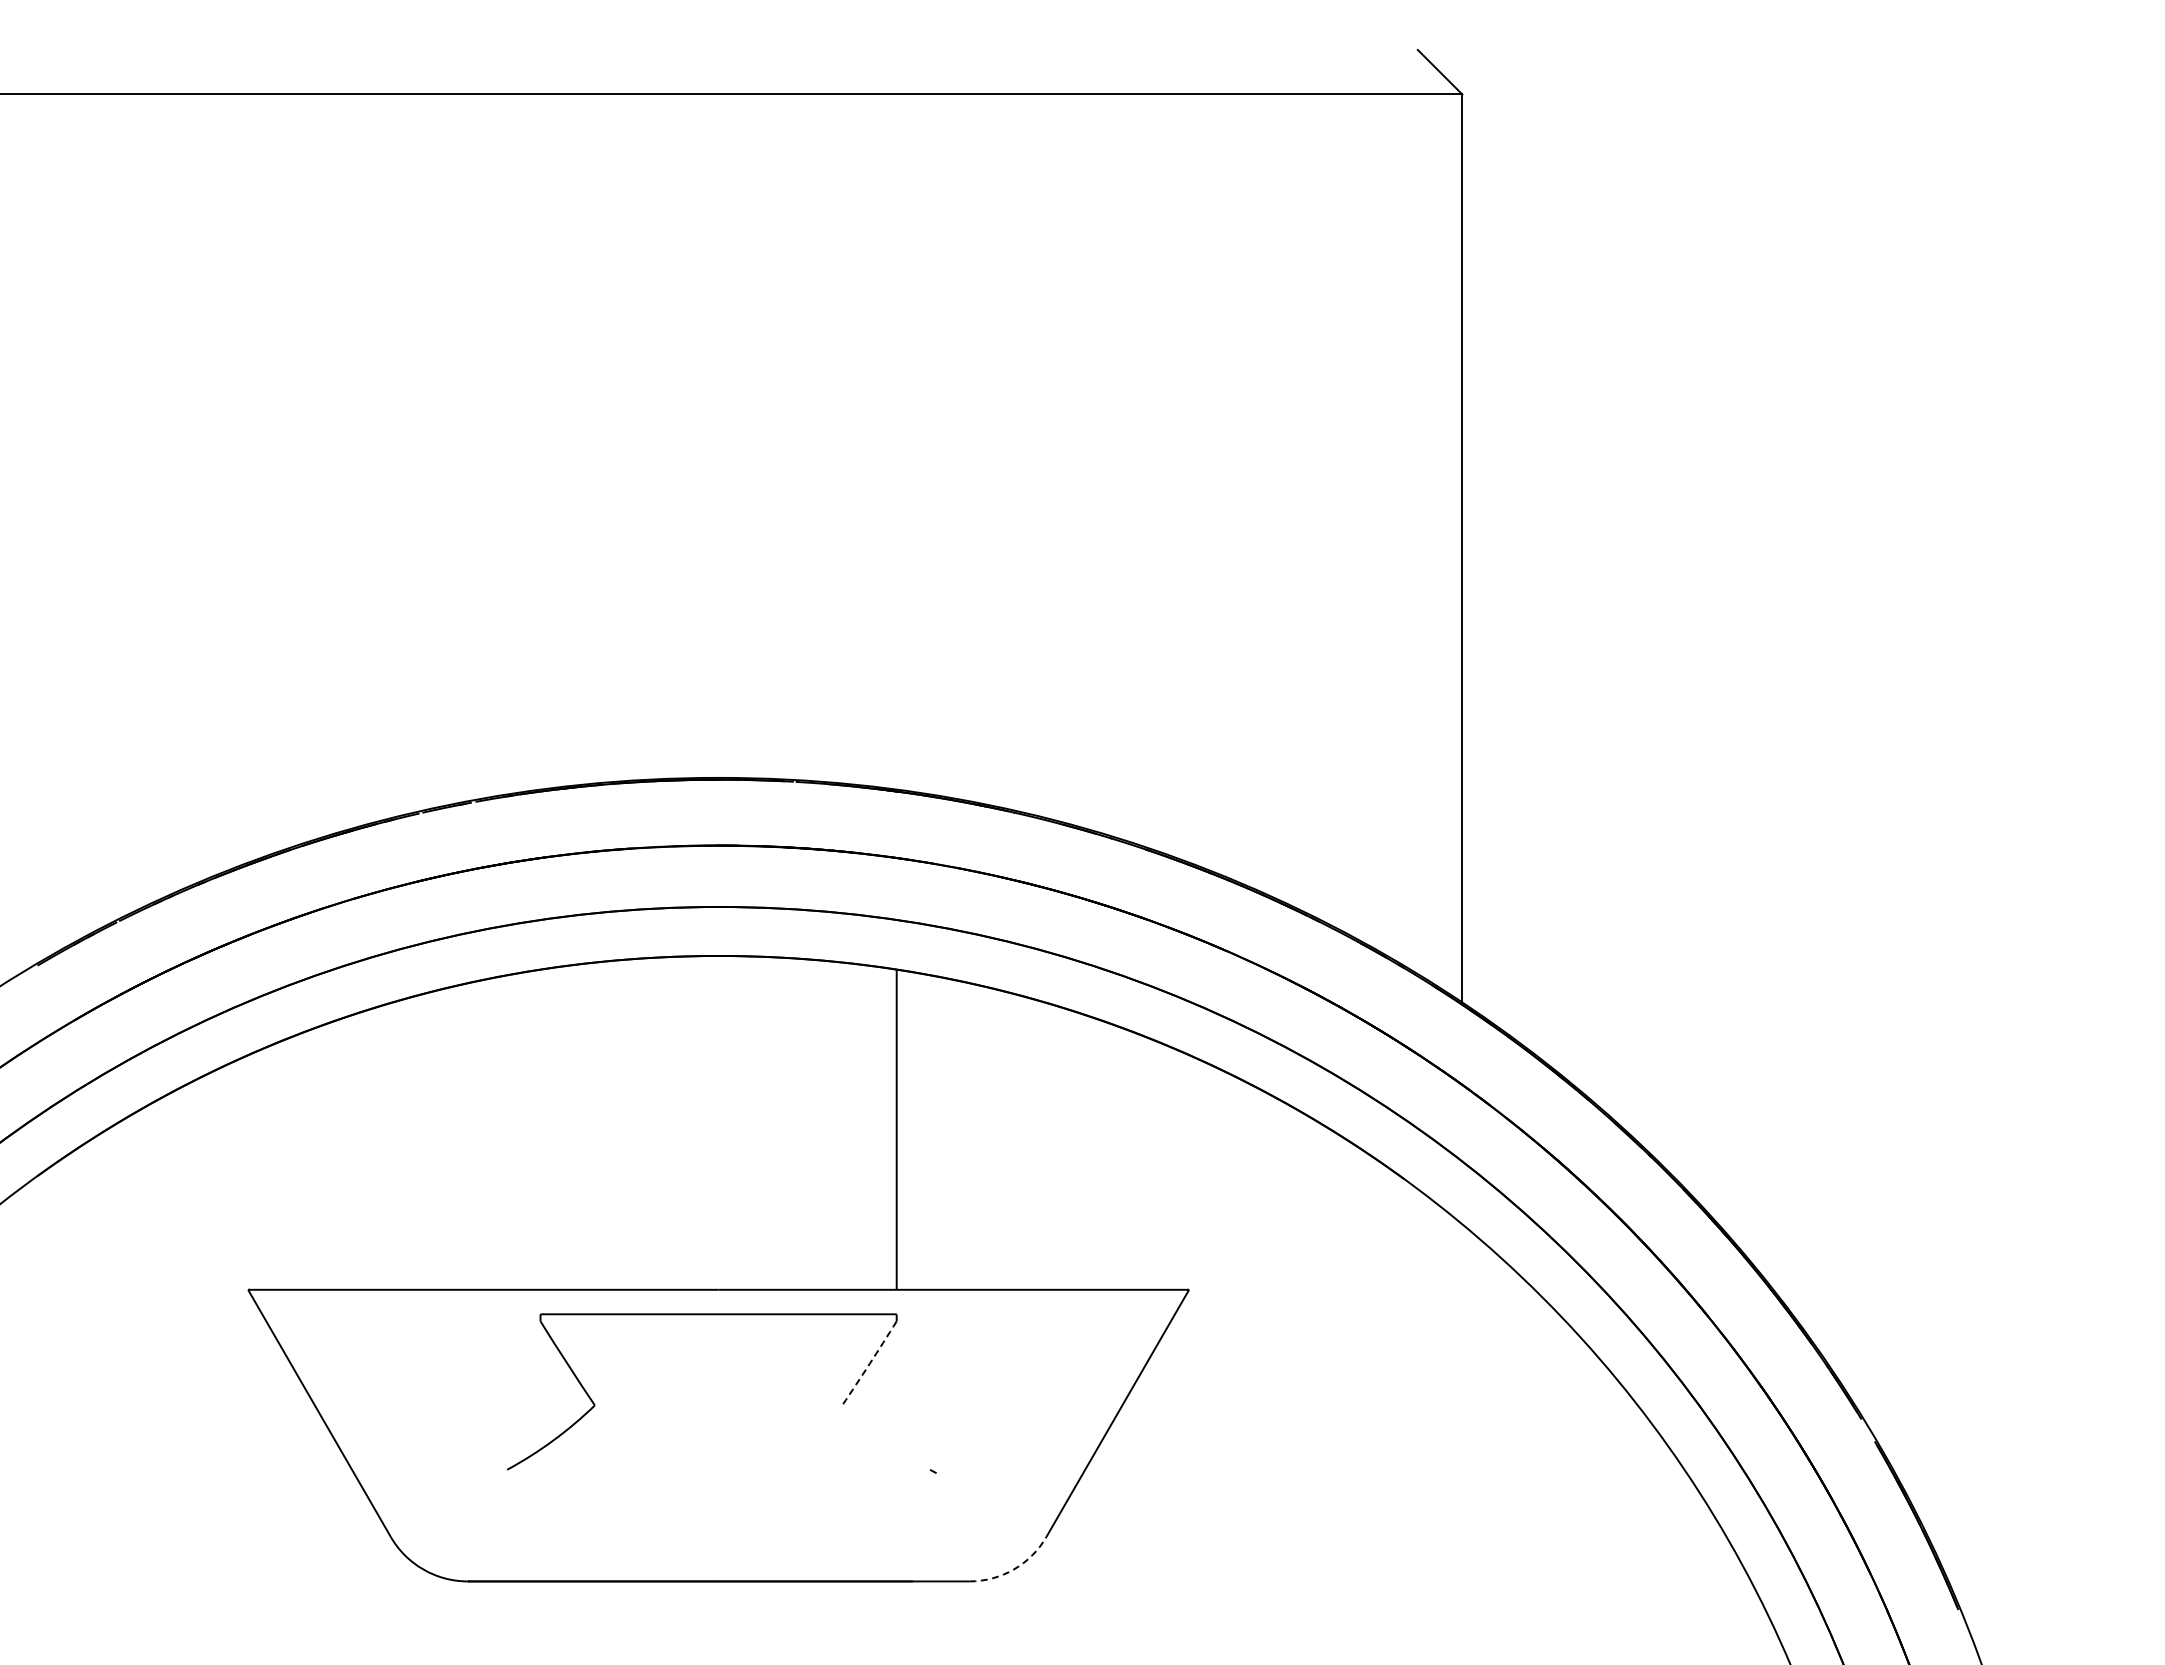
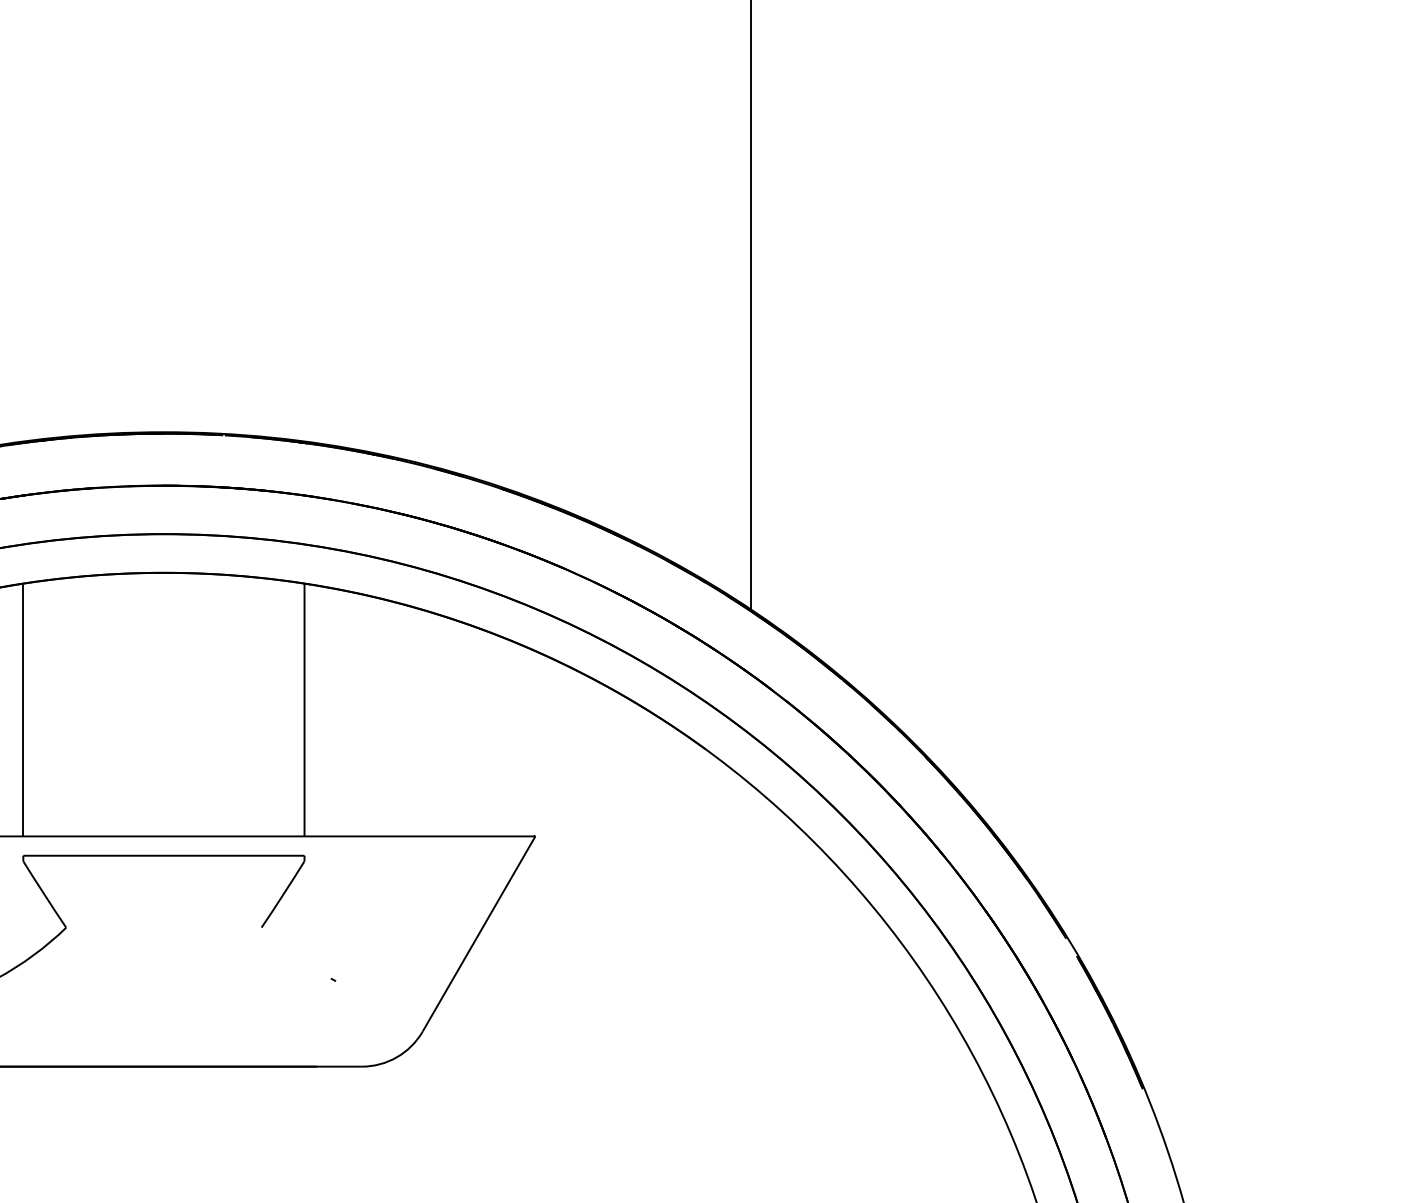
line: (540, 1129) -> (23, 709), added
arc: (869, 1363) -> (283, 894), dashed -> solid
arc: (1013, 1569) -> (396, 1057), dashed -> solid

